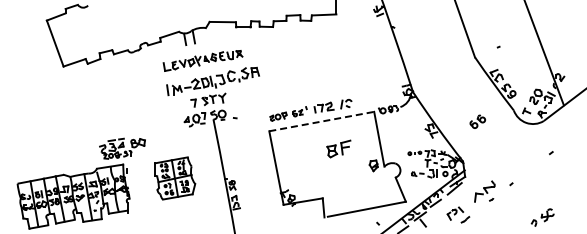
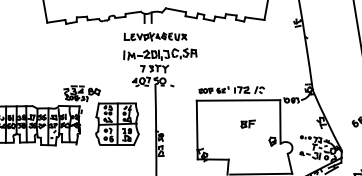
line: (322, 121) -> (239, 100), dashed -> solid
part: (338, 149) -> (247, 124), size x0.71
part: (174, 178) -> (117, 124), size x1.43

